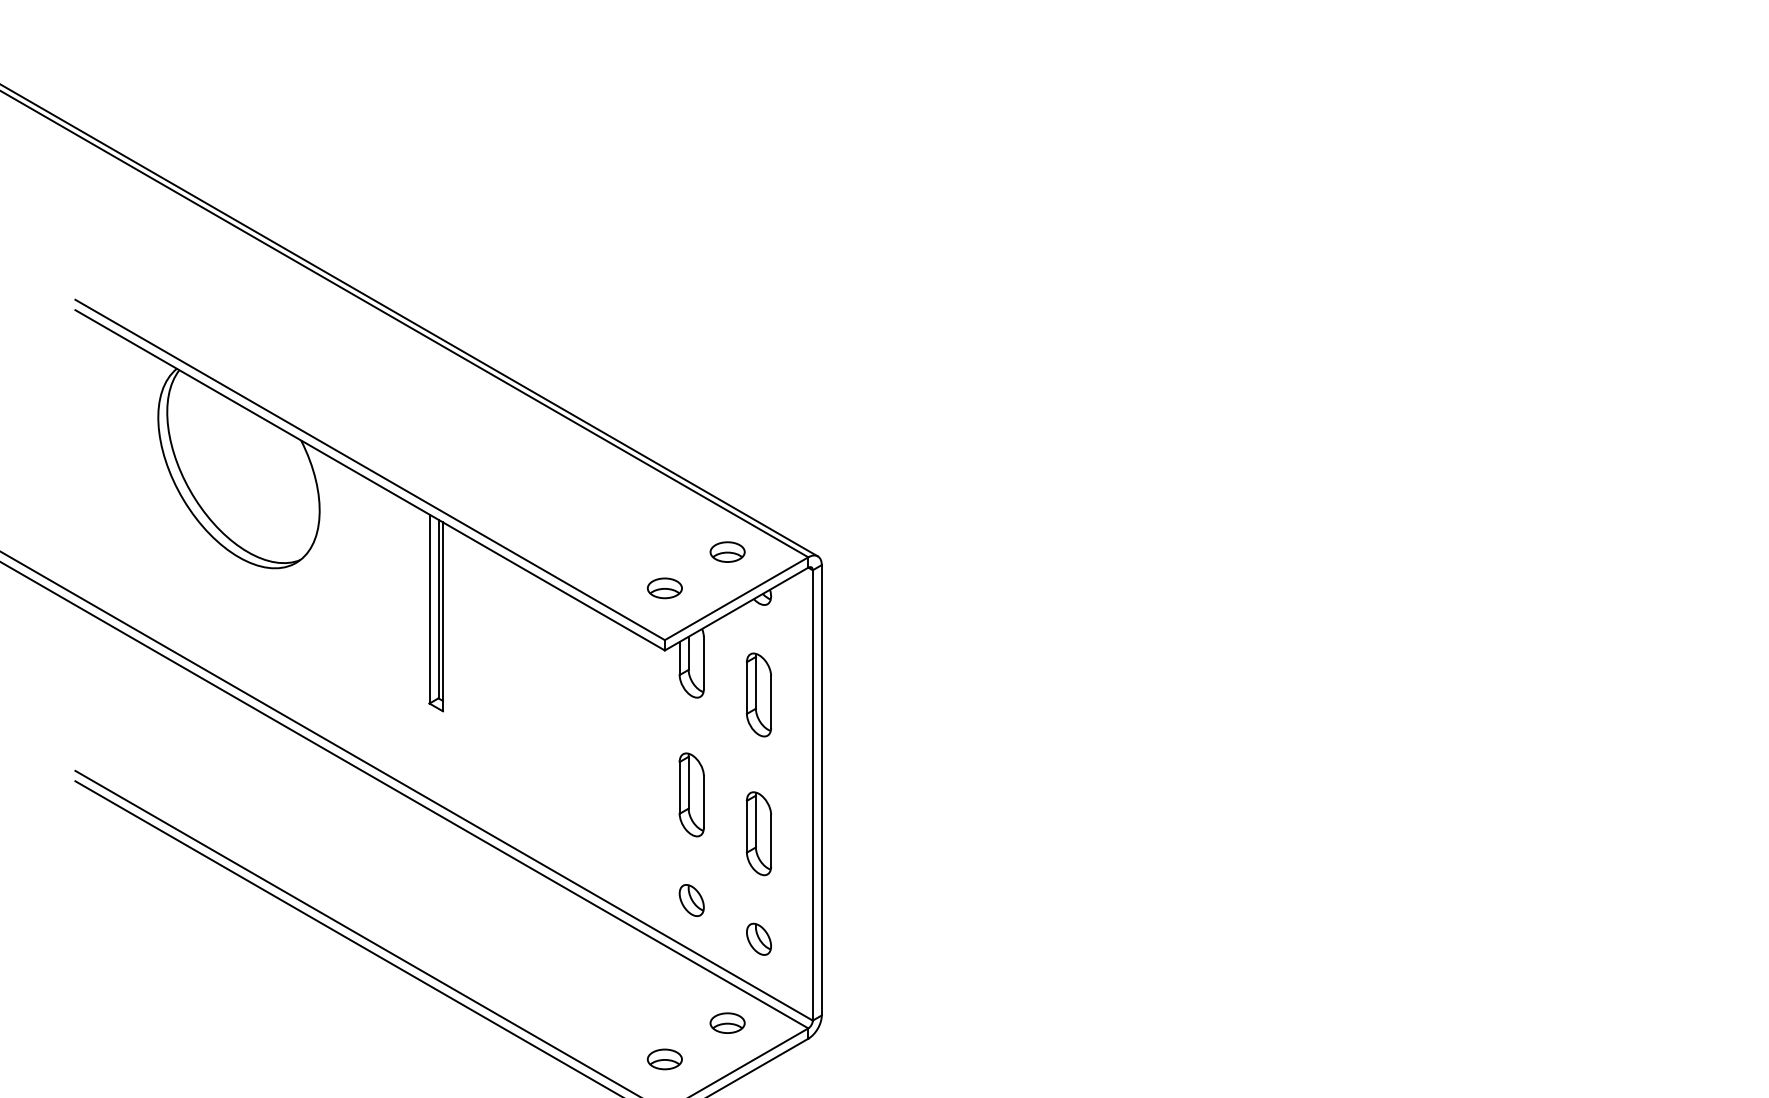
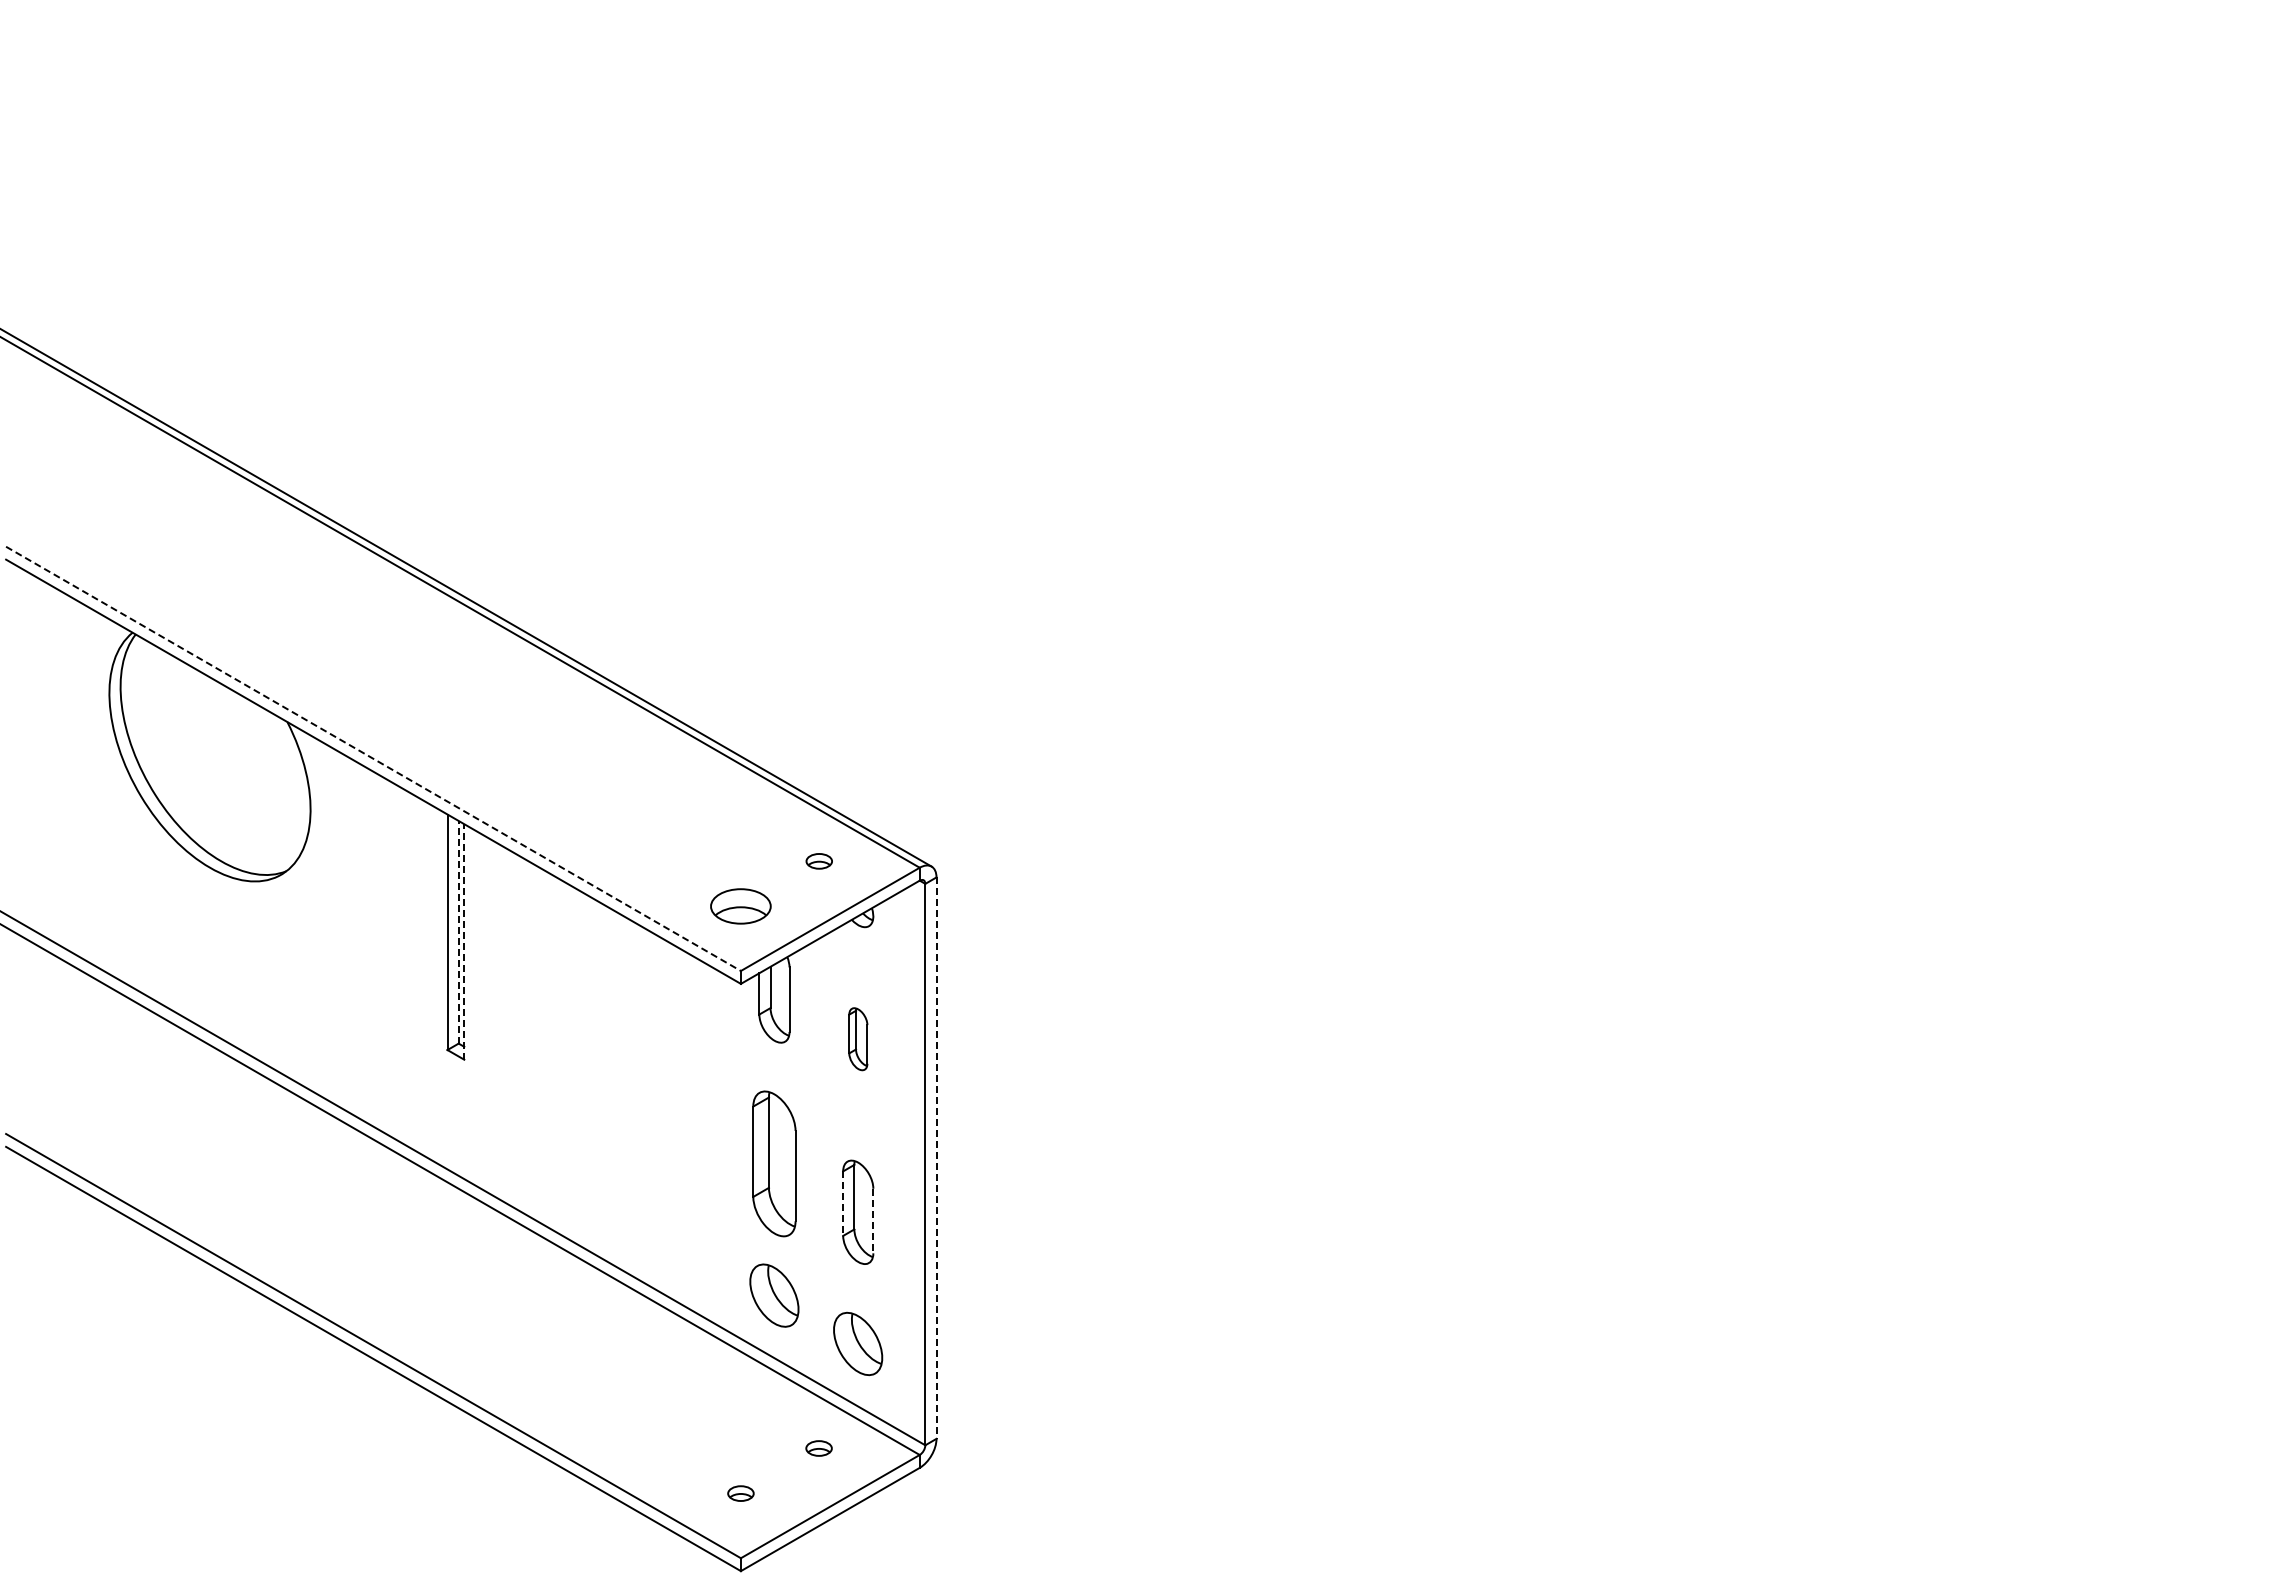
line: (370, 470) -> (373, 759), solid -> dashed
part: (727, 552) -> (819, 861), size x0.6
part: (664, 588) -> (740, 906), size x1.4
line: (438, 608) -> (458, 931), solid -> dashed
line: (443, 616) -> (464, 941), solid -> dashed
part: (759, 694) -> (858, 1038), size x0.6
line: (821, 790) -> (936, 1158), solid -> dashed
part: (691, 794) -> (774, 1163), size x1.4
line: (747, 827) -> (843, 1204), solid -> dashed
line: (771, 841) -> (873, 1221), solid -> dashed
part: (691, 900) -> (774, 1295), size x1.6
part: (759, 938) -> (858, 1343), size x1.6
part: (727, 1023) -> (818, 1448), size x0.6
part: (664, 1059) -> (740, 1493), size x0.6

